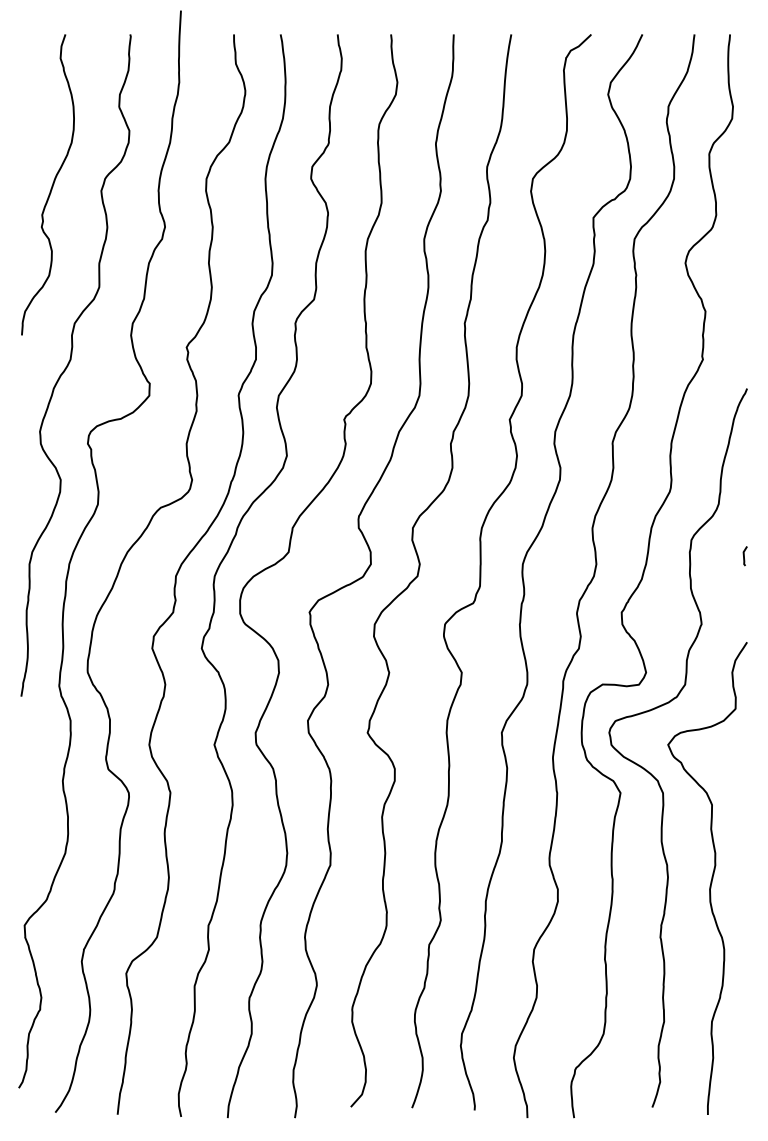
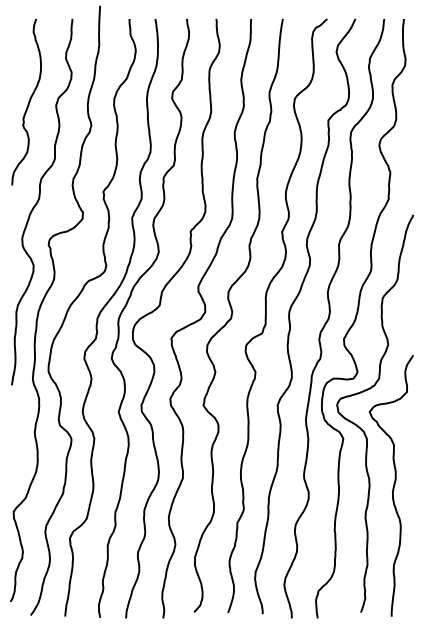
line: (743, 556) -> (411, 307), removed

